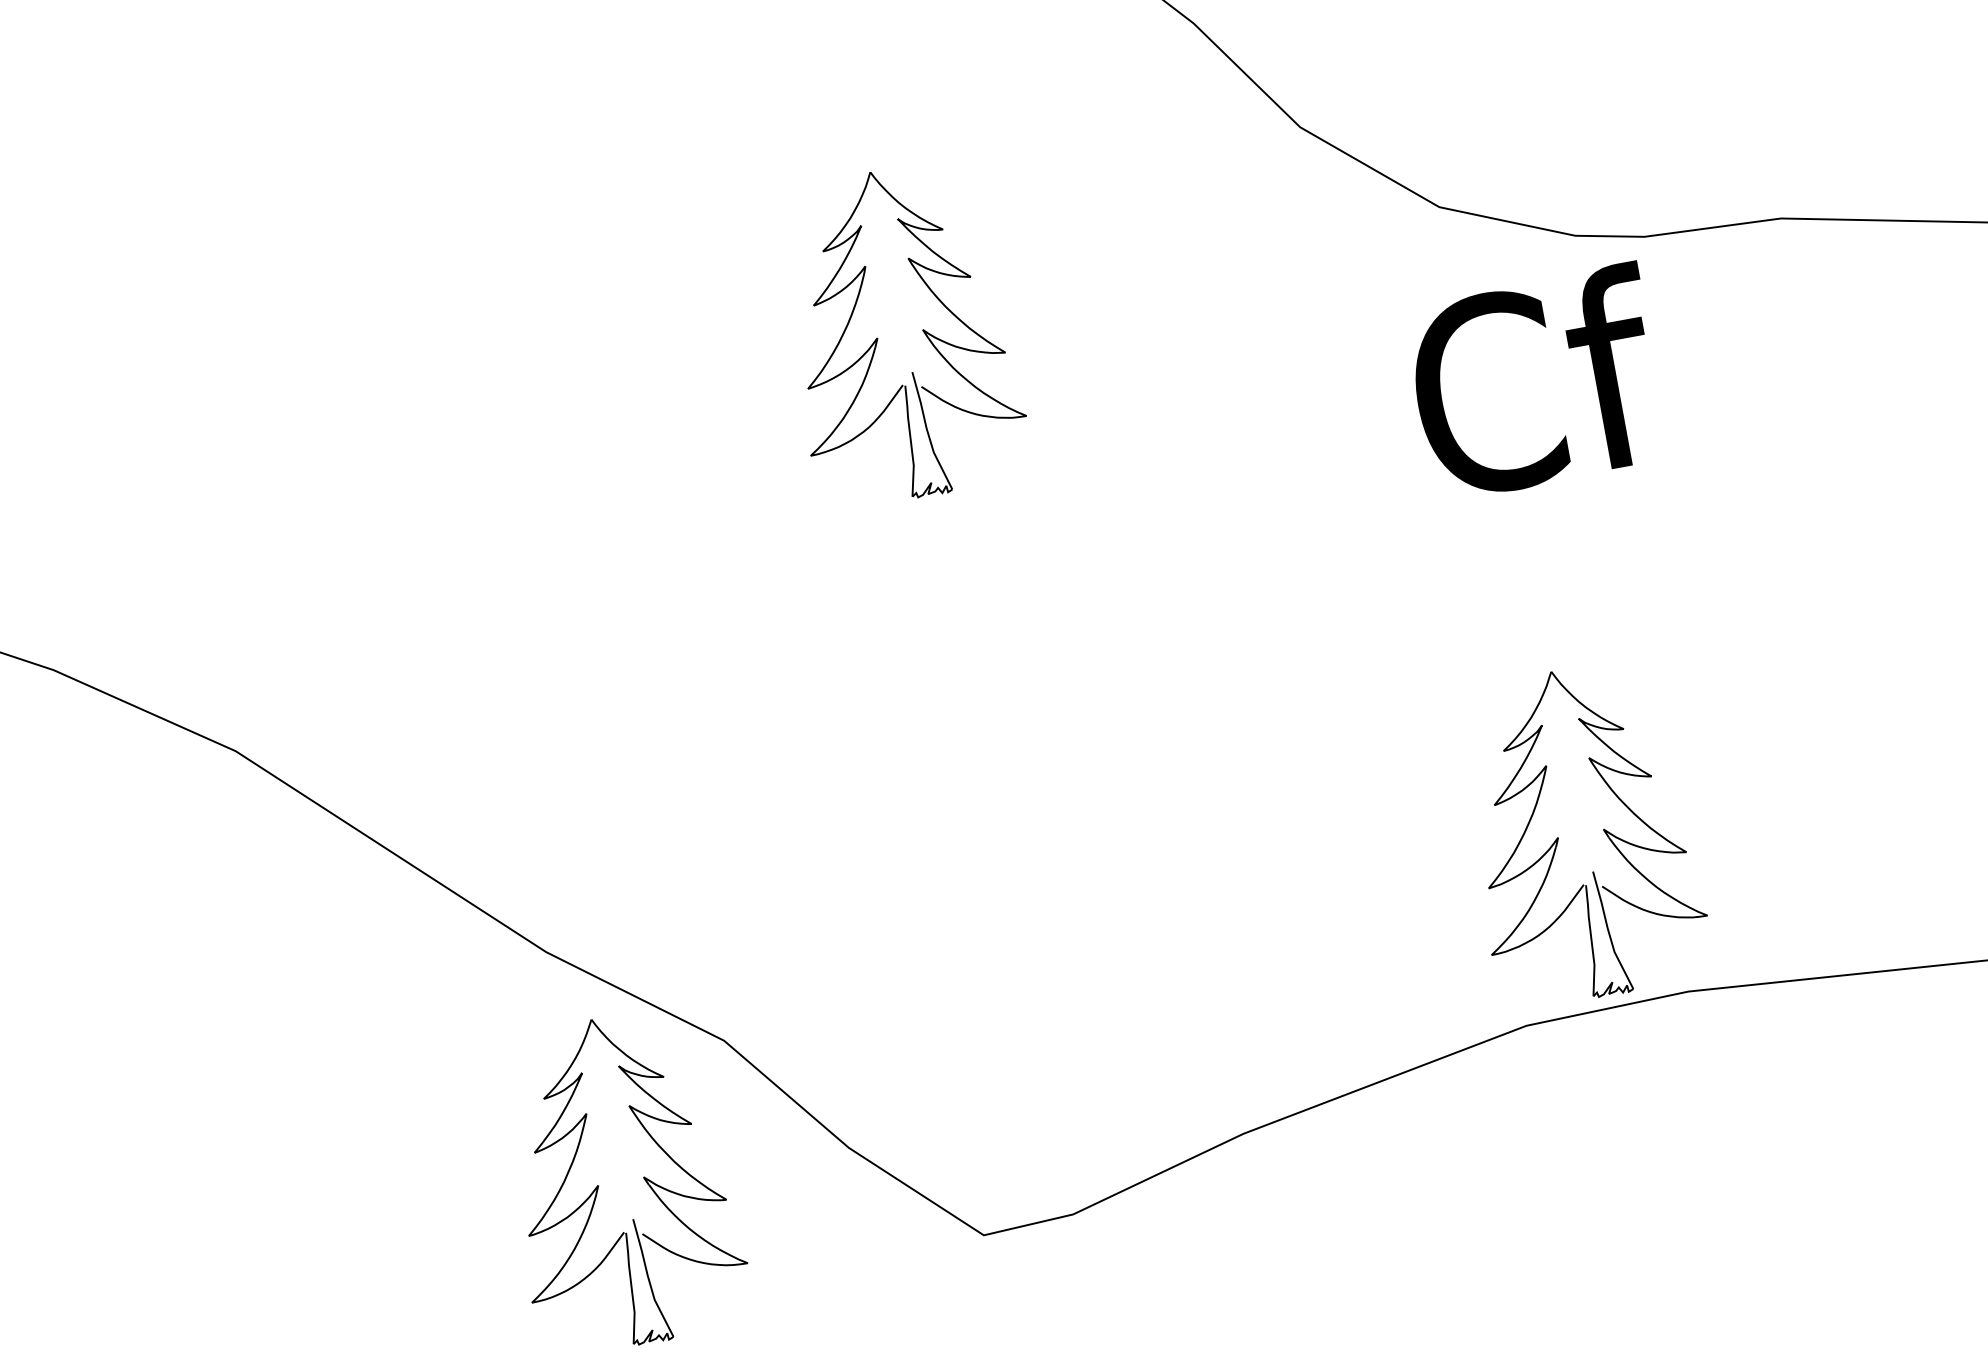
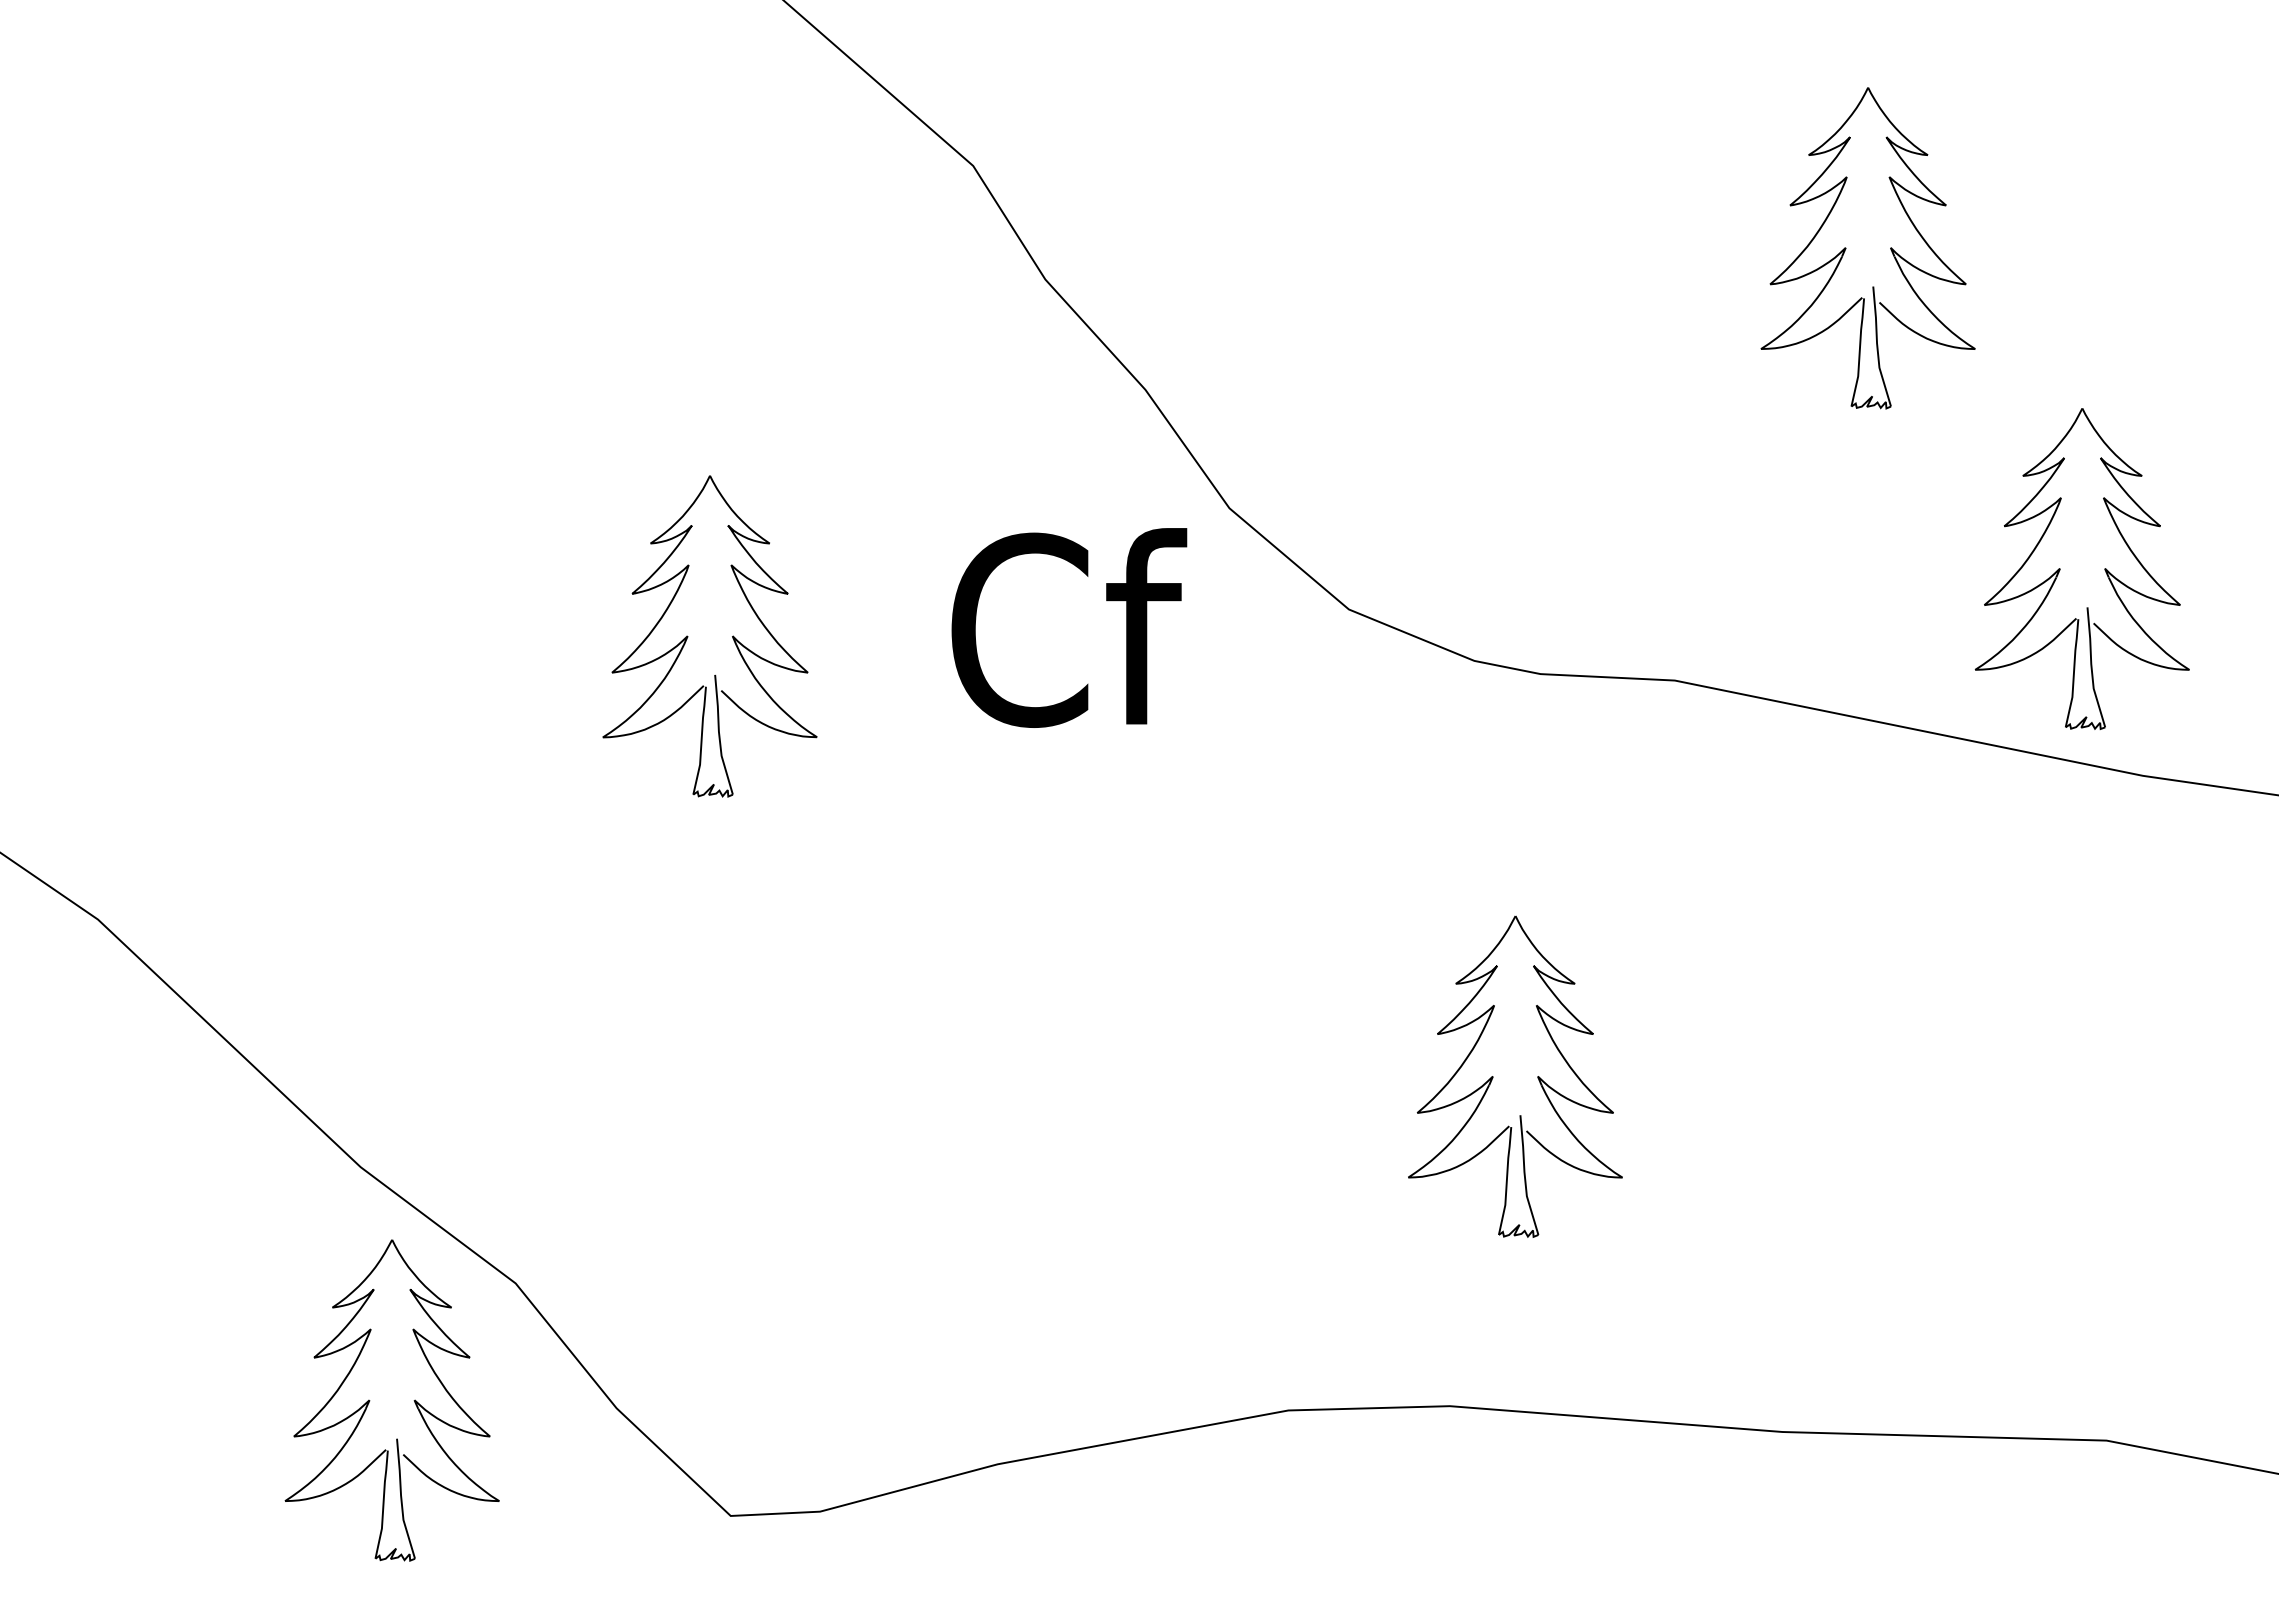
part: (878, 338) -> (688, 636), moved
text: (1536, 382) -> (1069, 627), moved
part: (1558, 837) -> (1493, 1076), moved

